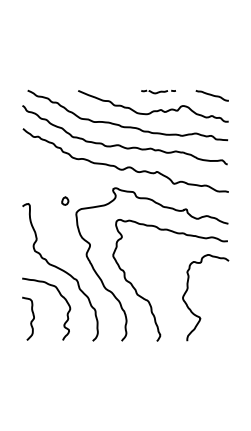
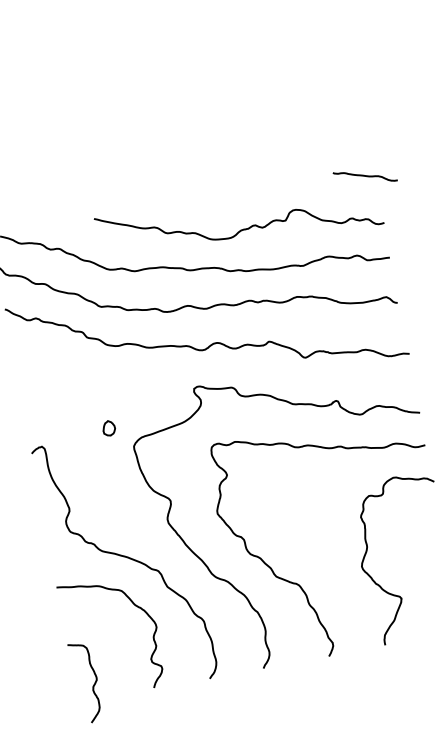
part: (158, 91) -> (243, 191), removed
curve: (211, 95) -> (363, 176), moved
curve: (31, 320) -> (92, 684), moved

